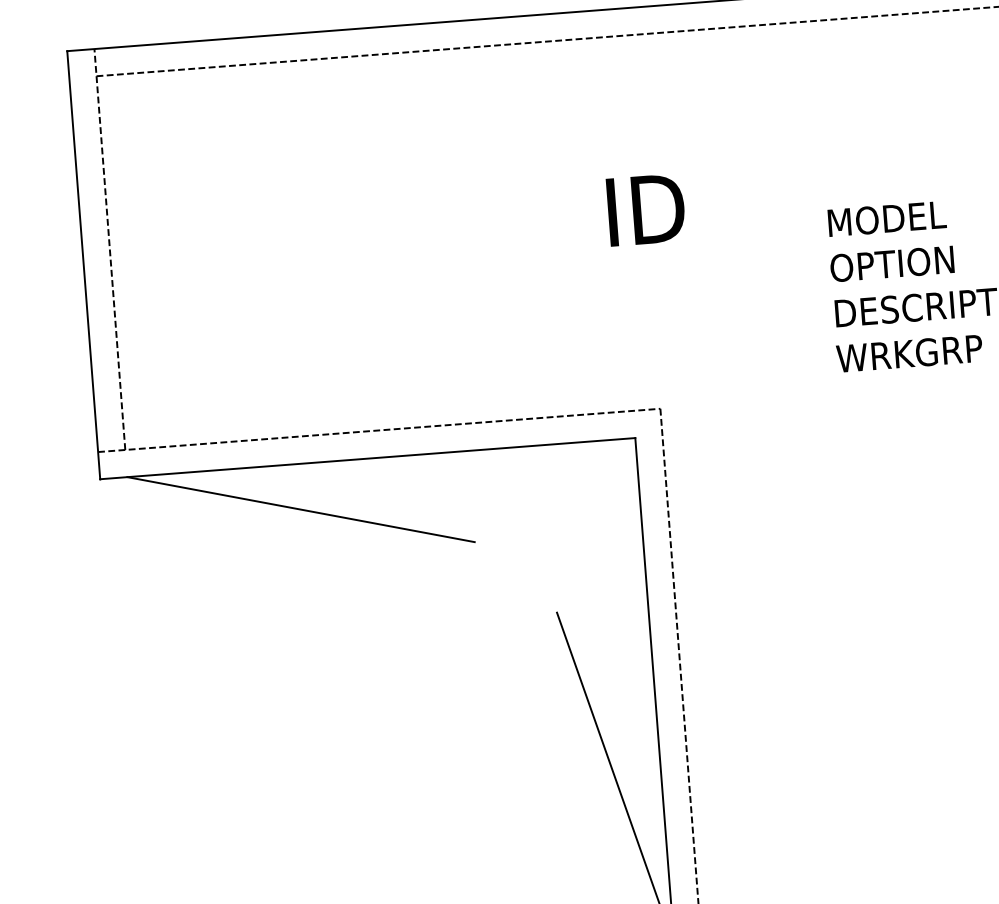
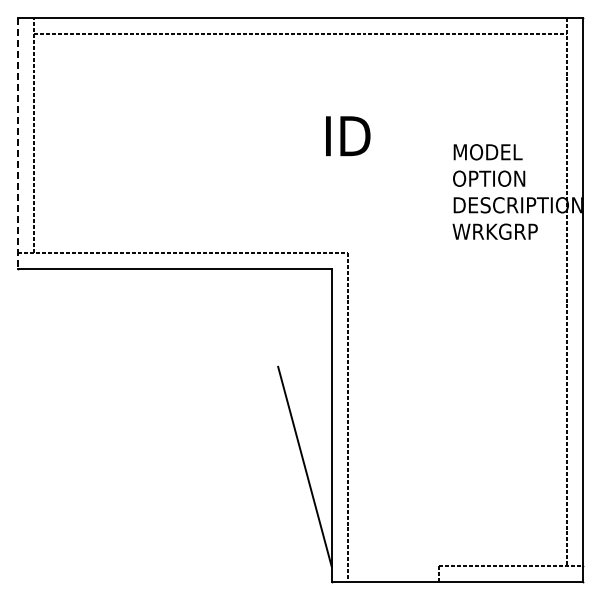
line: (84, 265) -> (18, 143), solid -> dashed
line: (300, 509) -> (133, 295), removed

